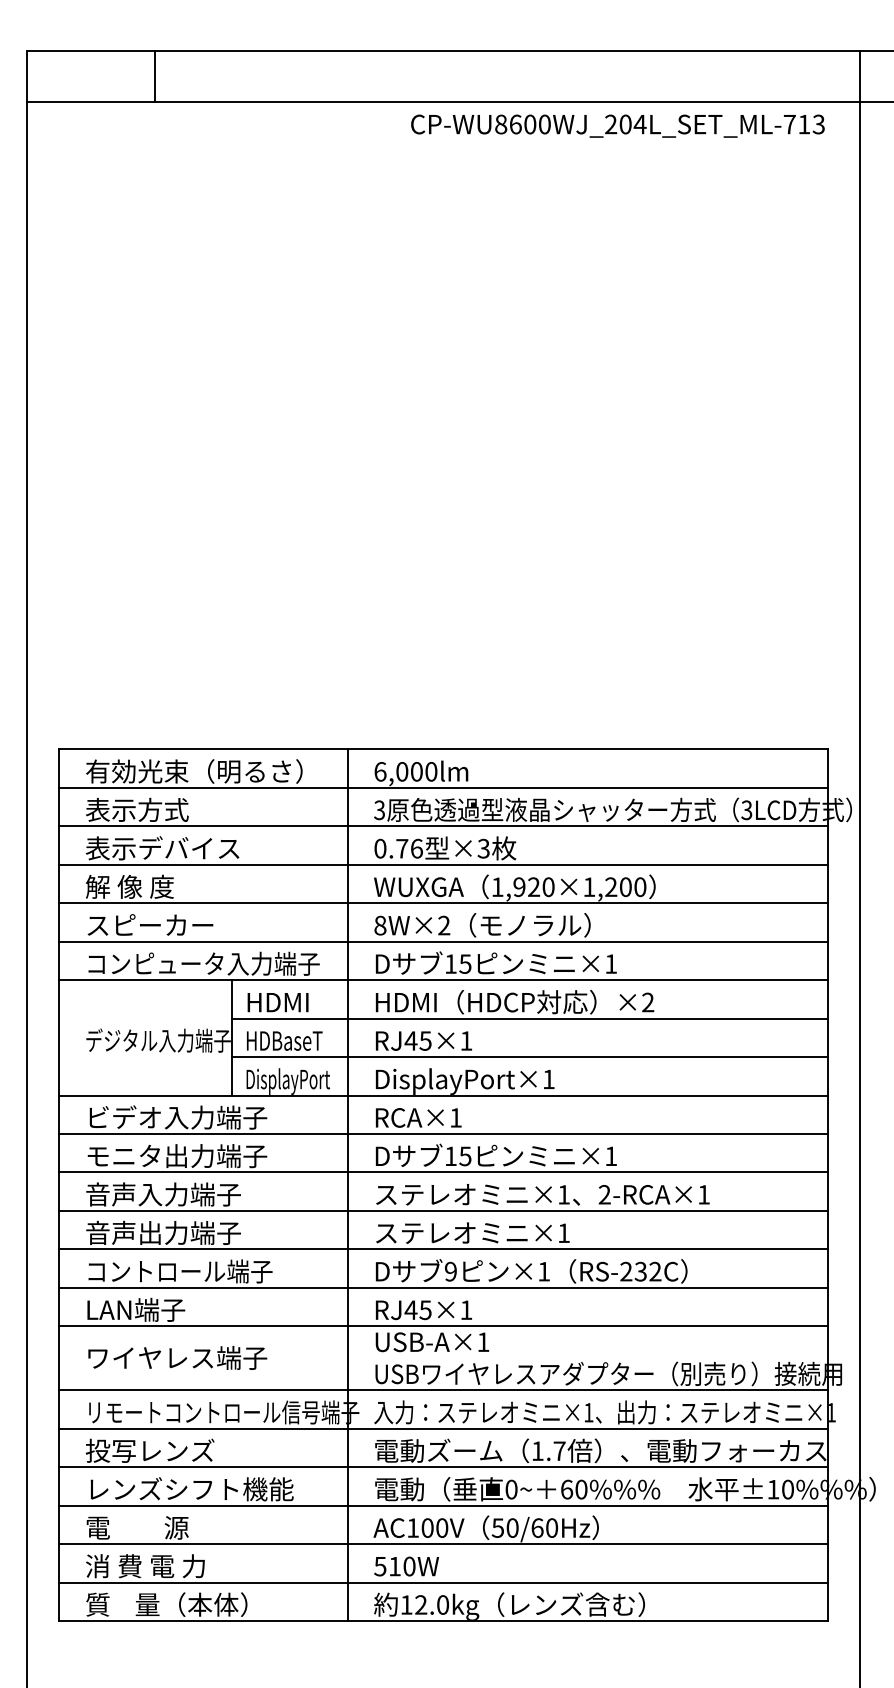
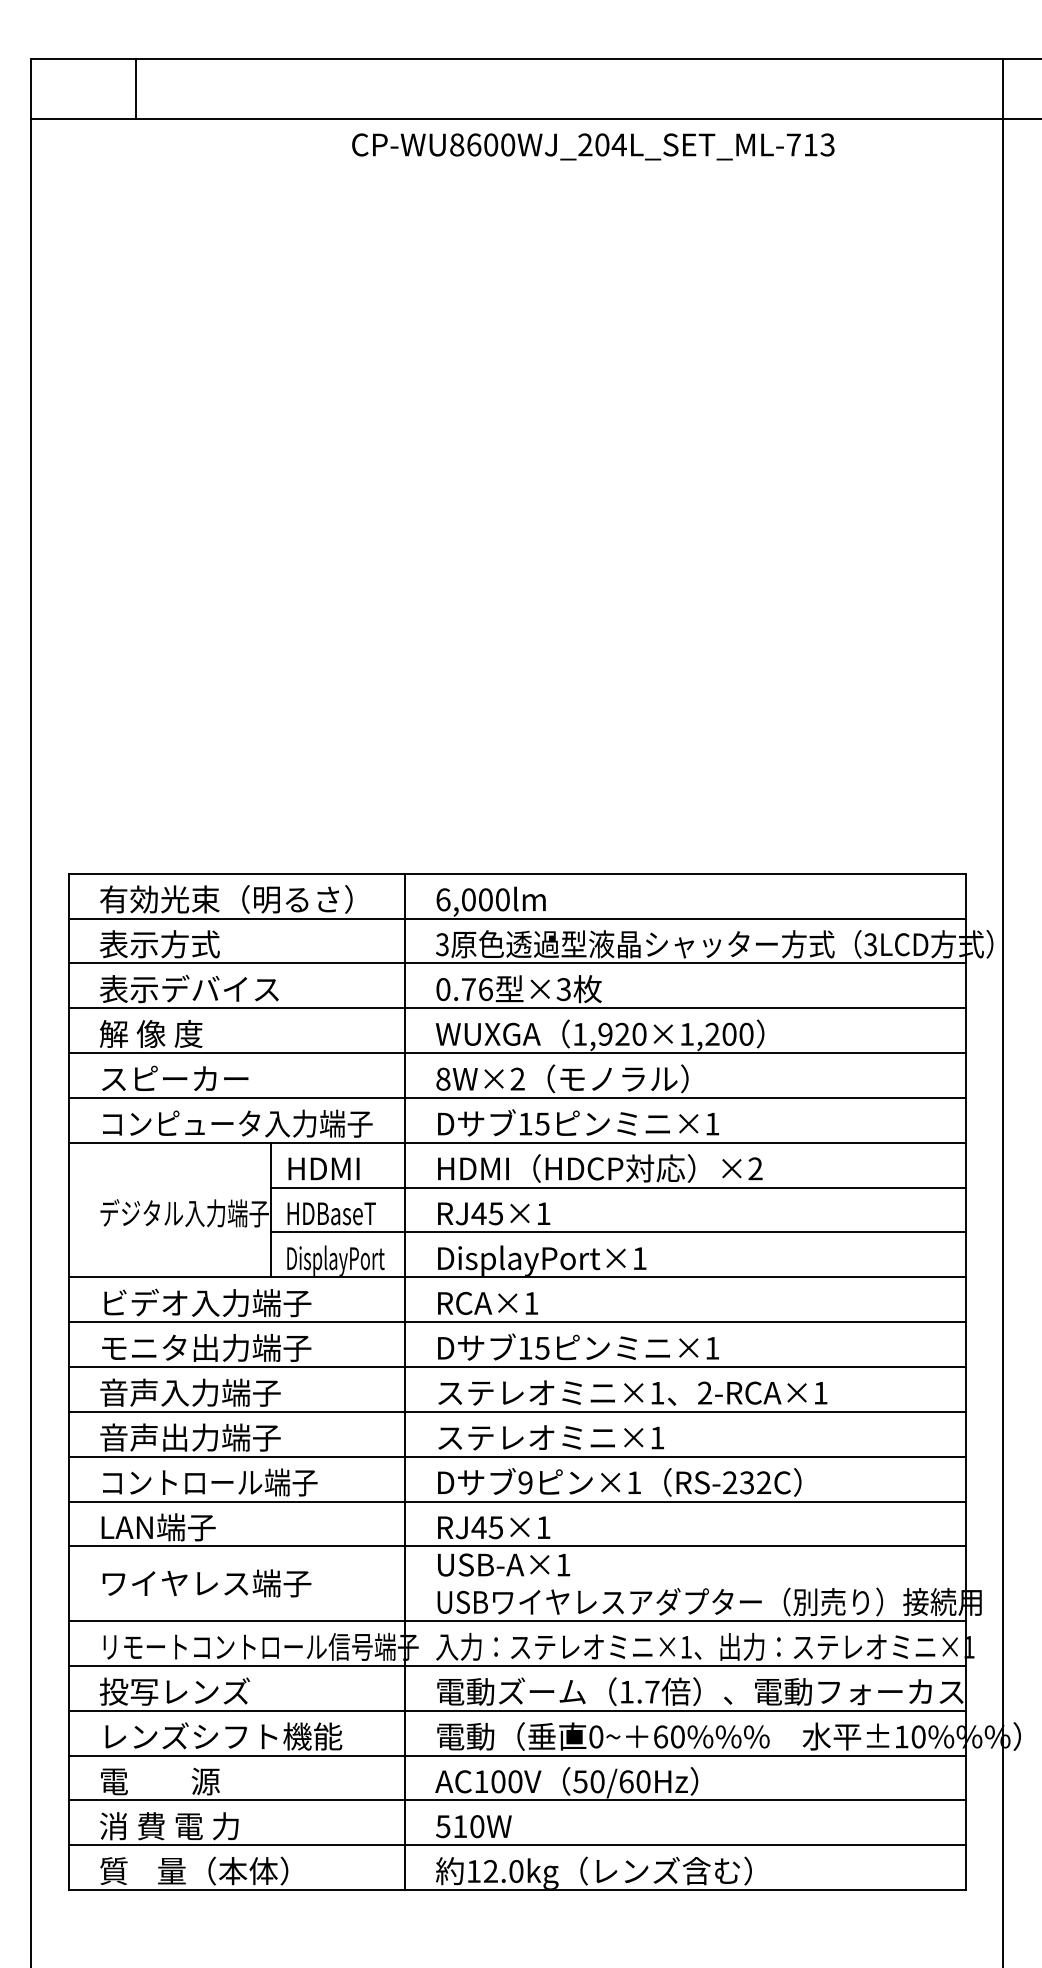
line: (155, 76) -> (135, 88), moved
text: (618, 125) -> (593, 146), moved

